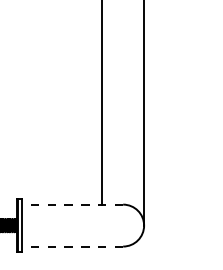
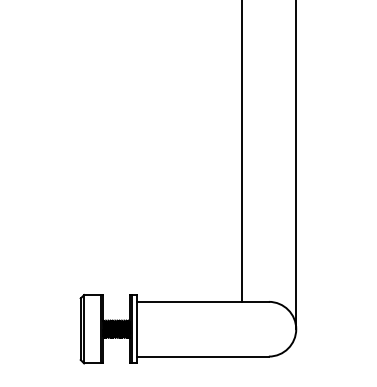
line: (73, 204) -> (203, 301), dashed -> solid
line: (73, 246) -> (203, 356), dashed -> solid

